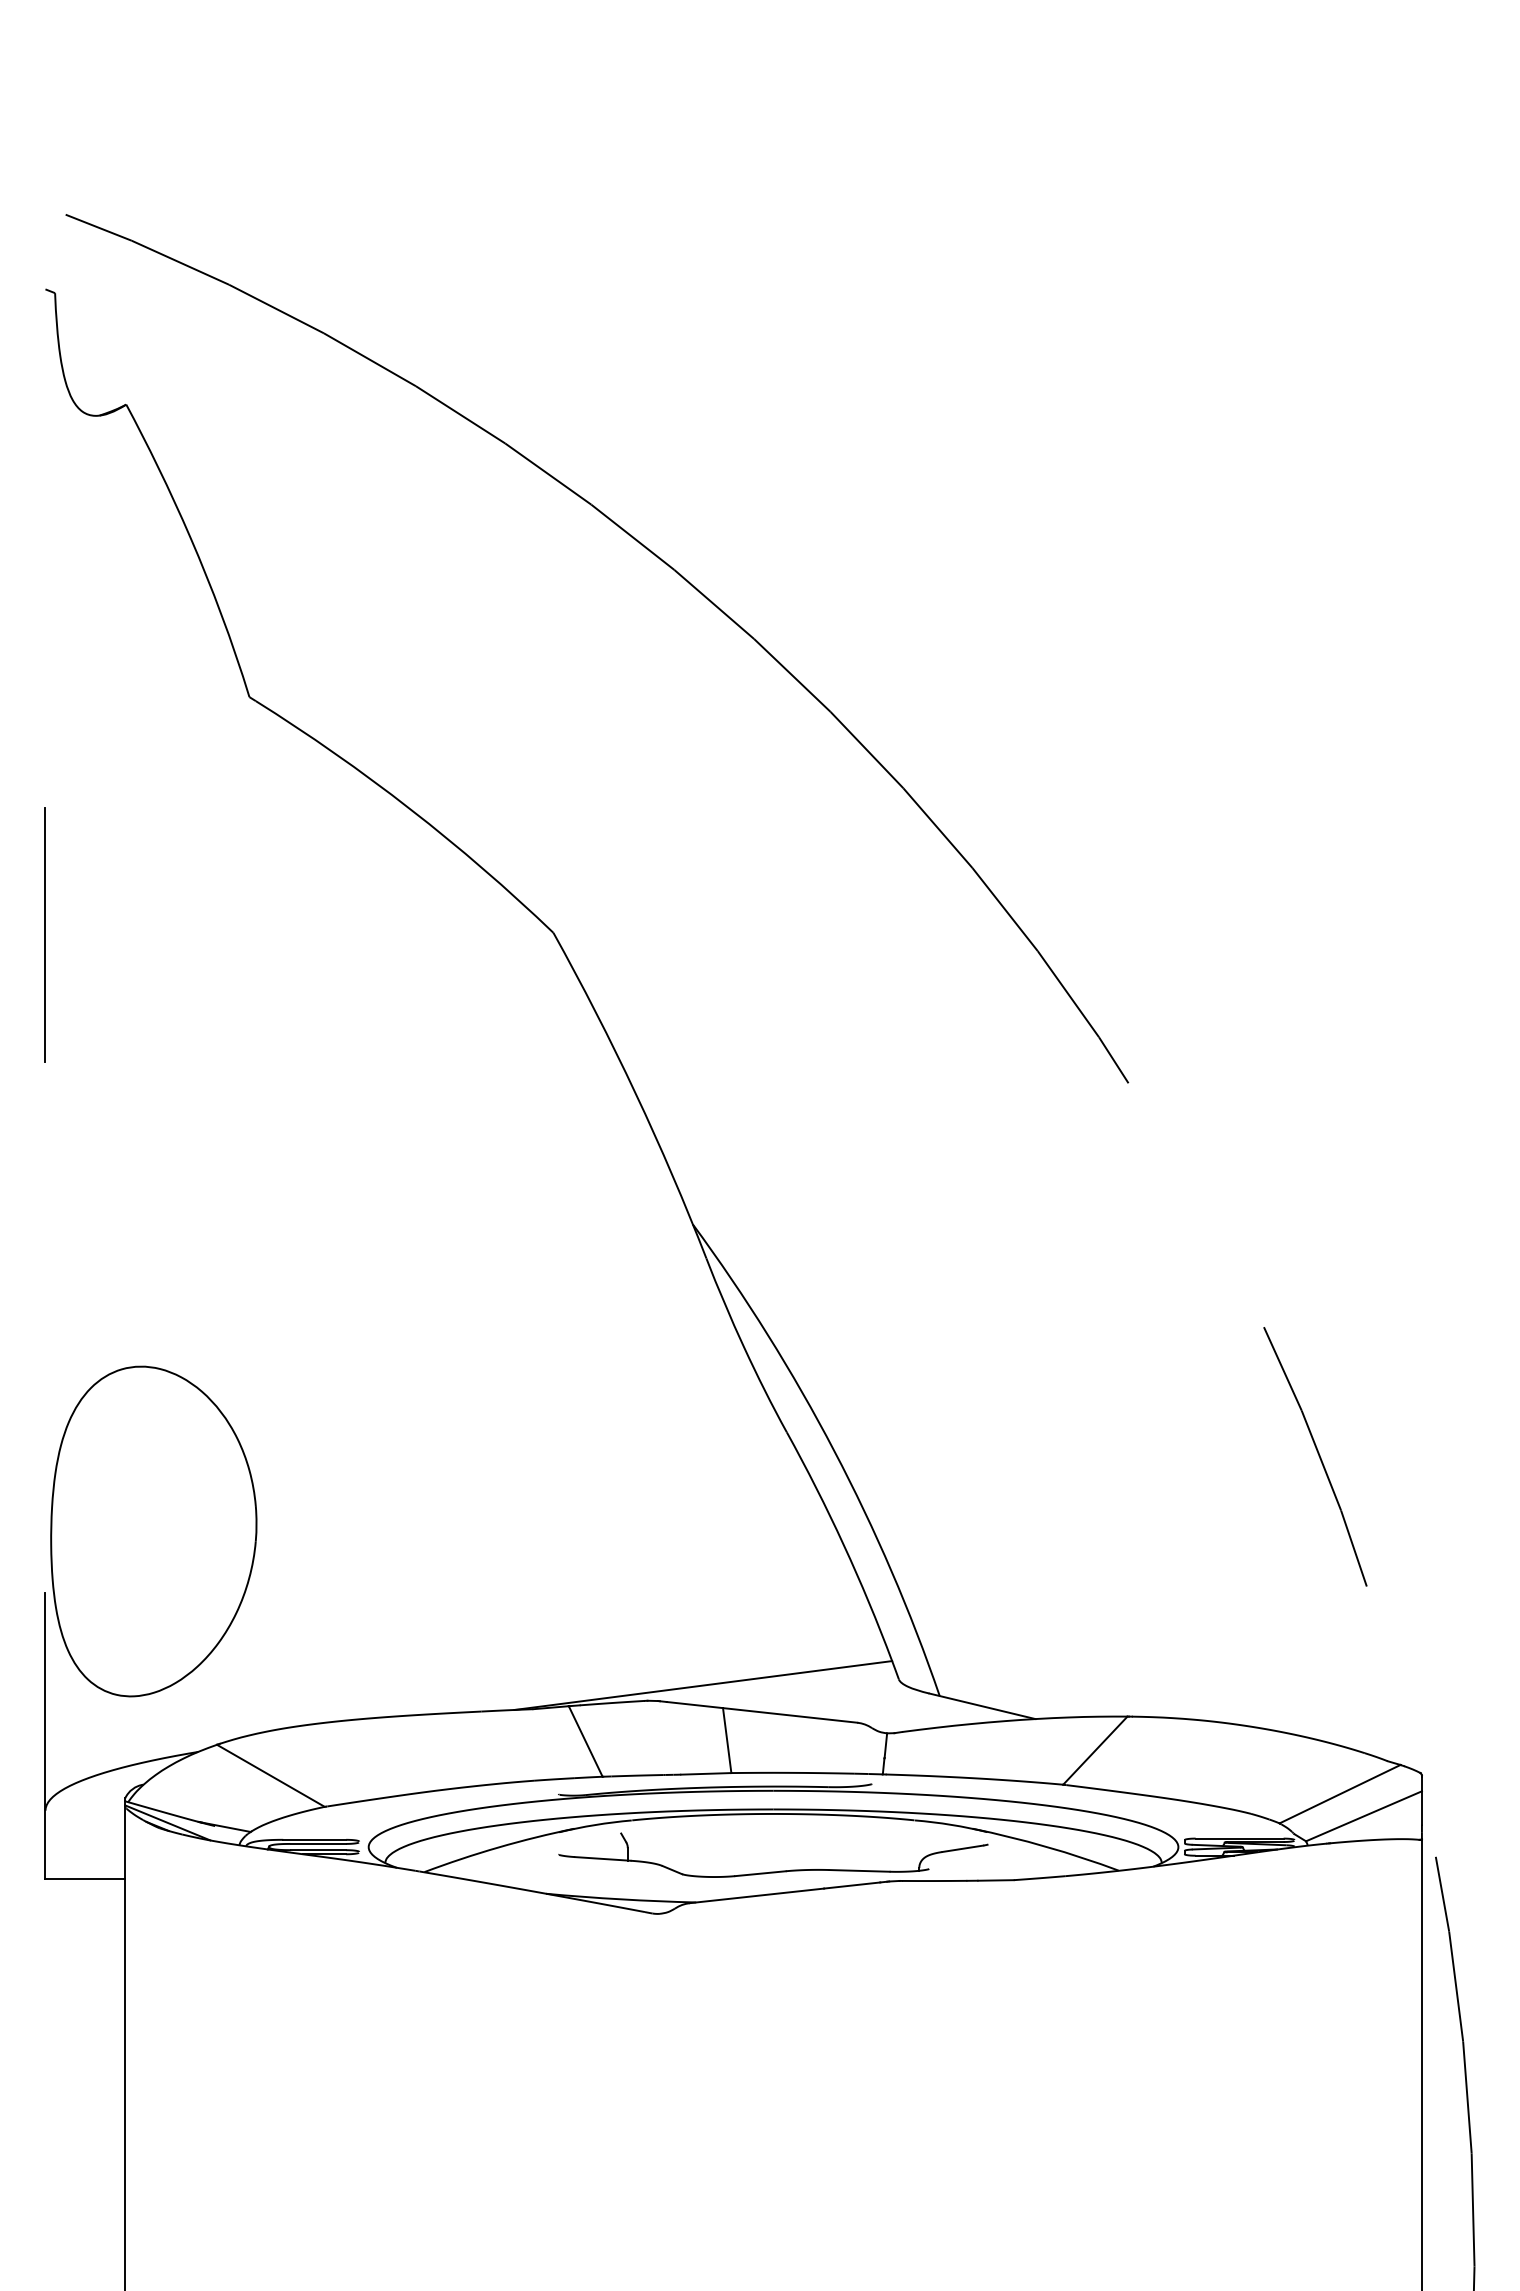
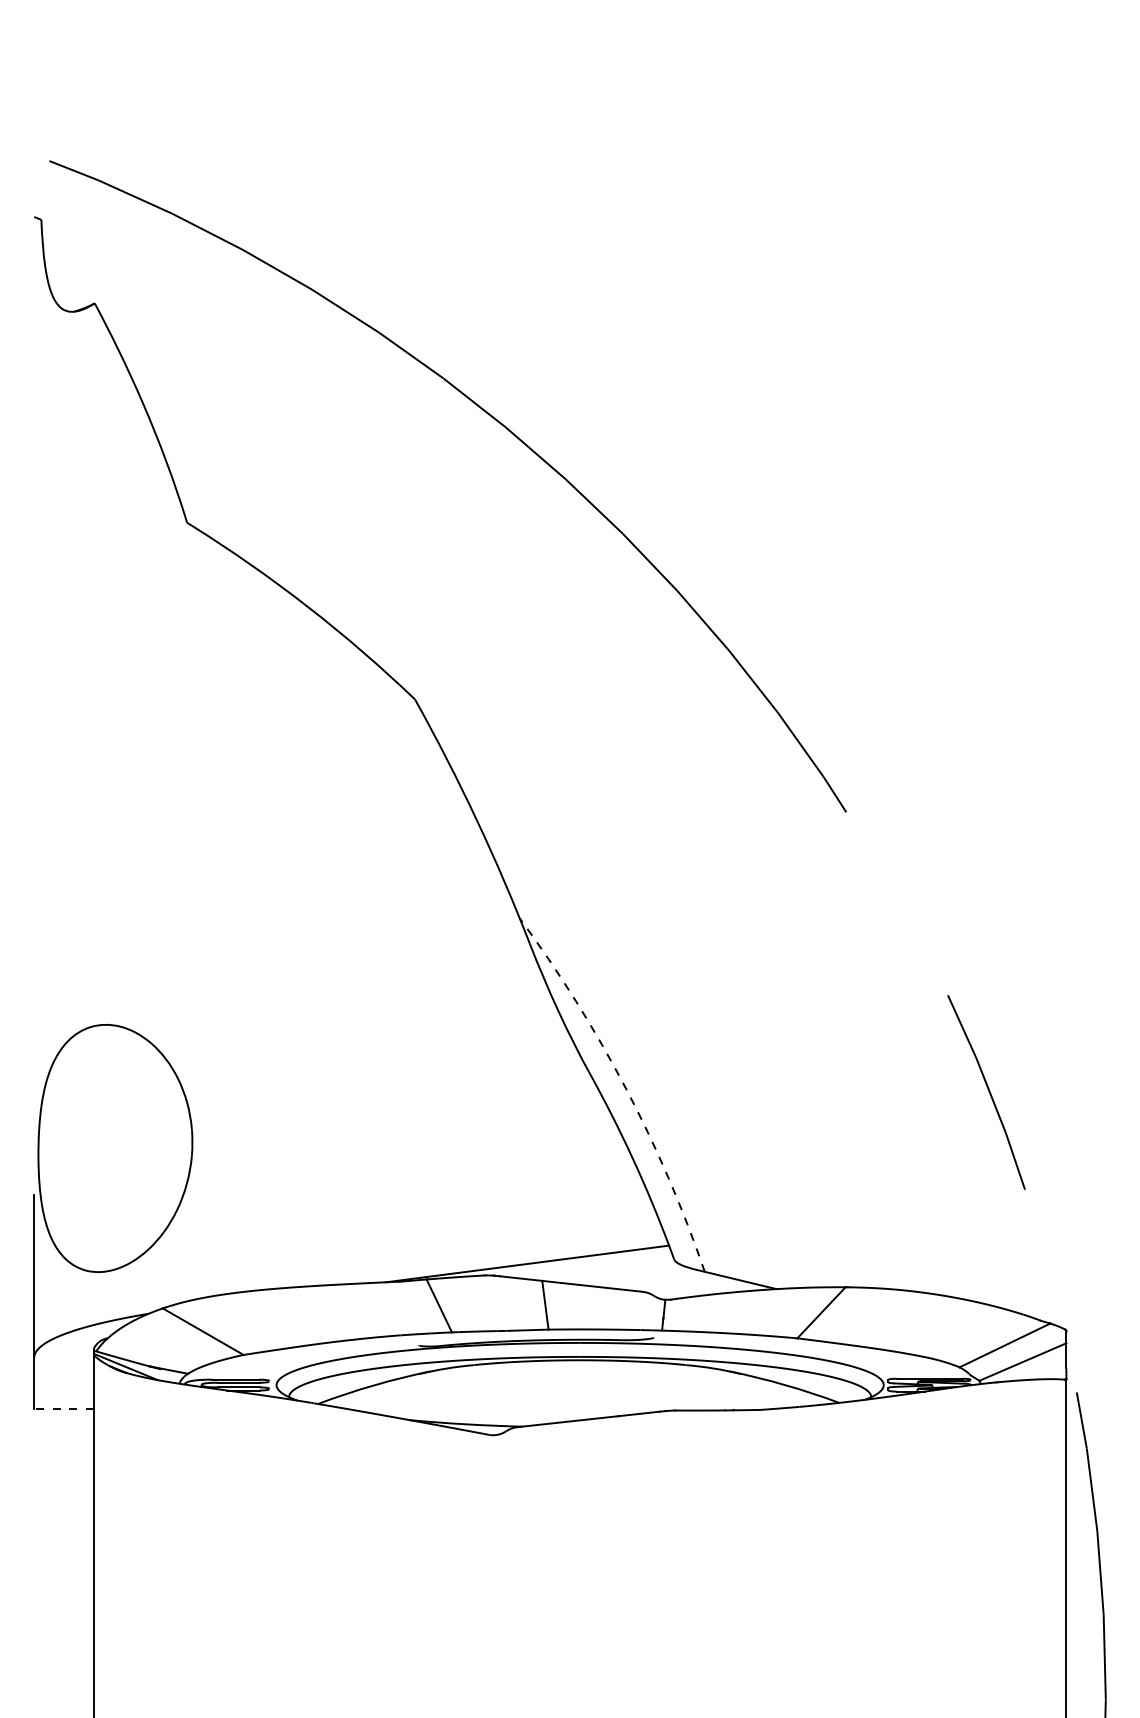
line: (44, 934) -> (33, 700), removed
arc: (834, 1450) -> (625, 1087), solid -> dashed
part: (773, 1871) -> (580, 1403), removed
line: (85, 1879) -> (64, 1409), solid -> dashed

